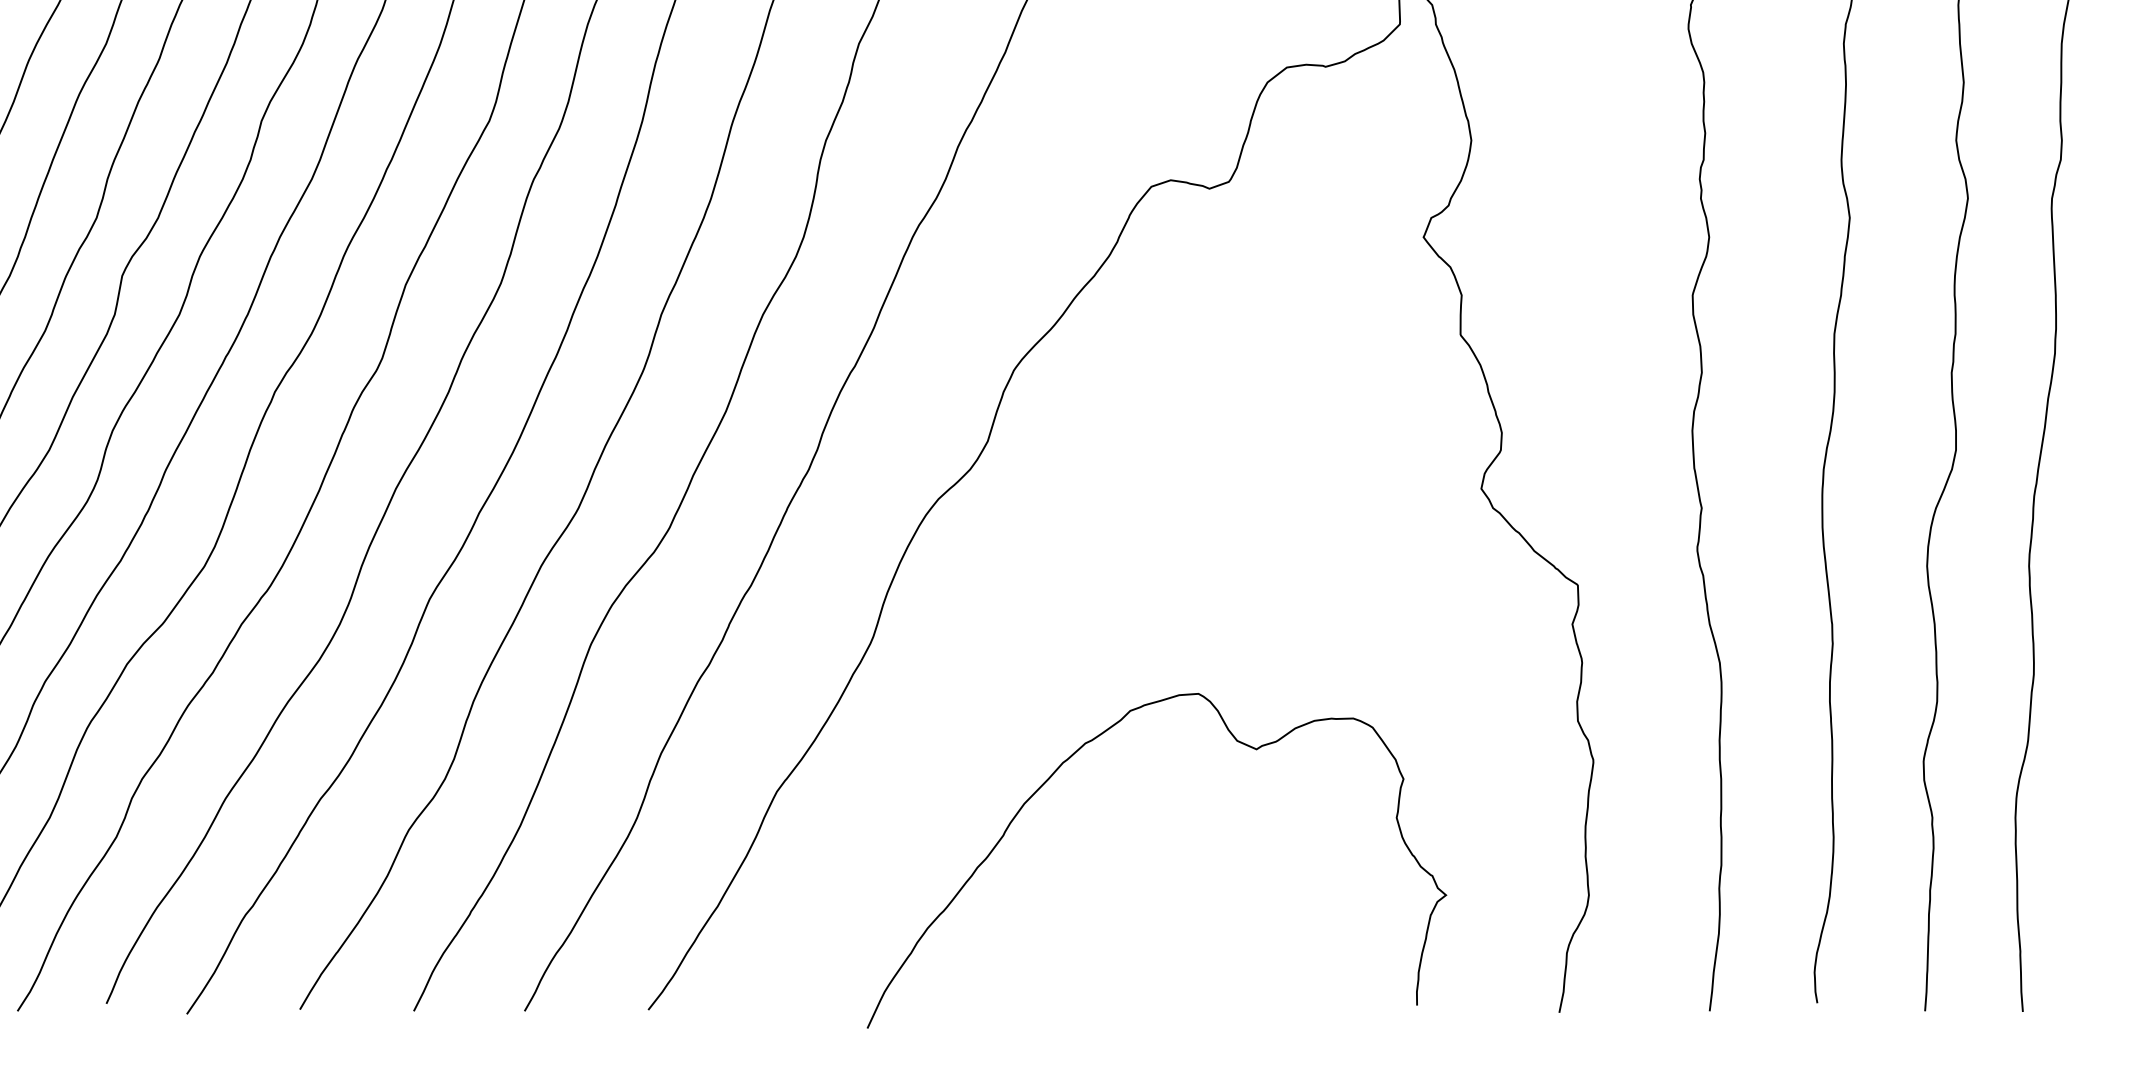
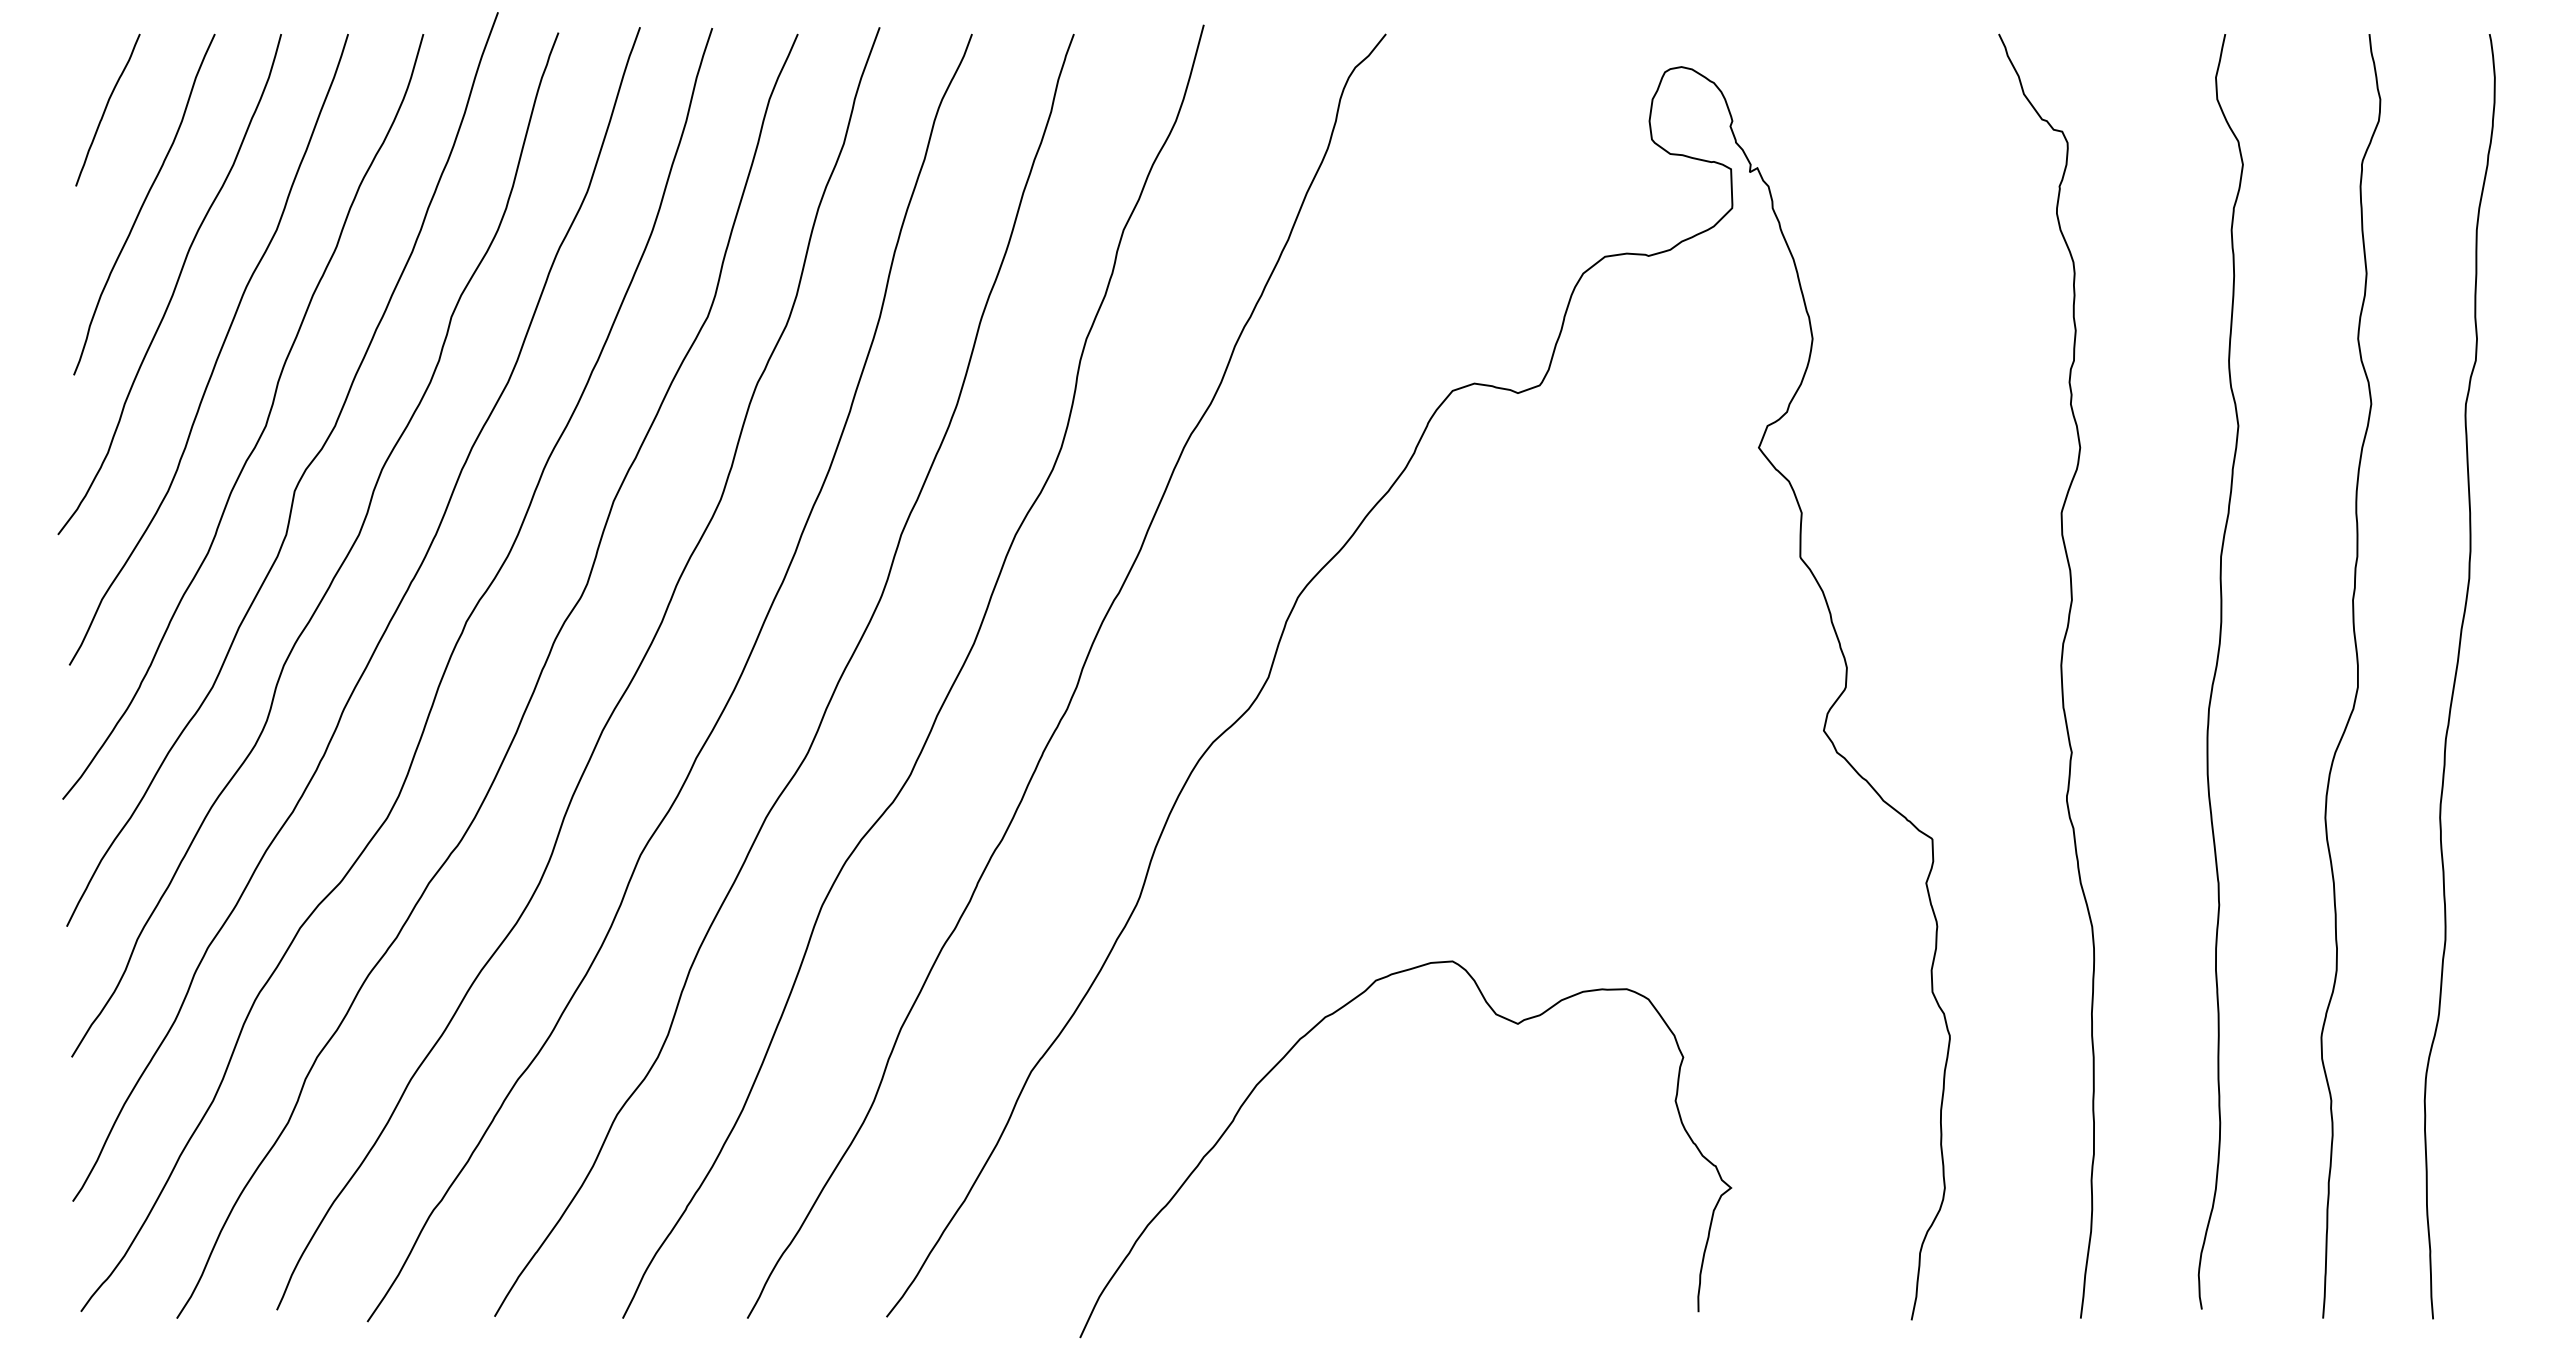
curve: (1066, 761) -> (1304, 1037), moved

